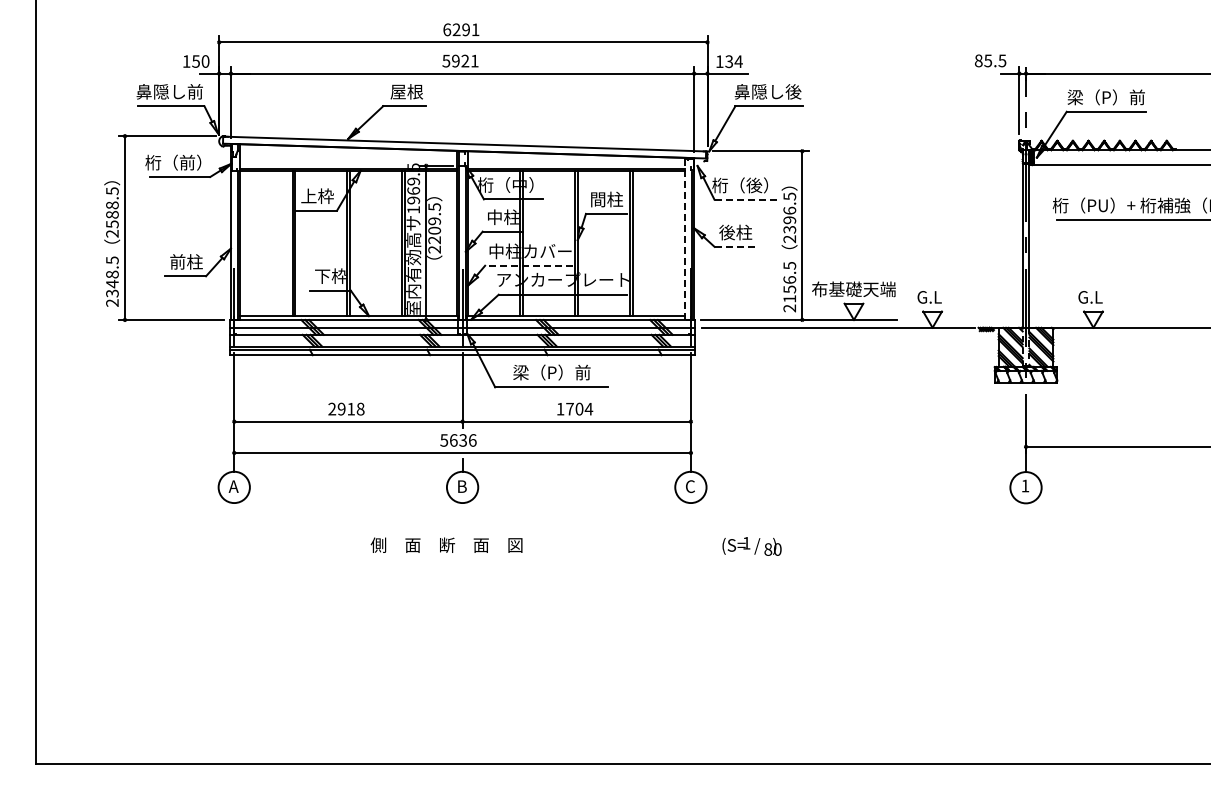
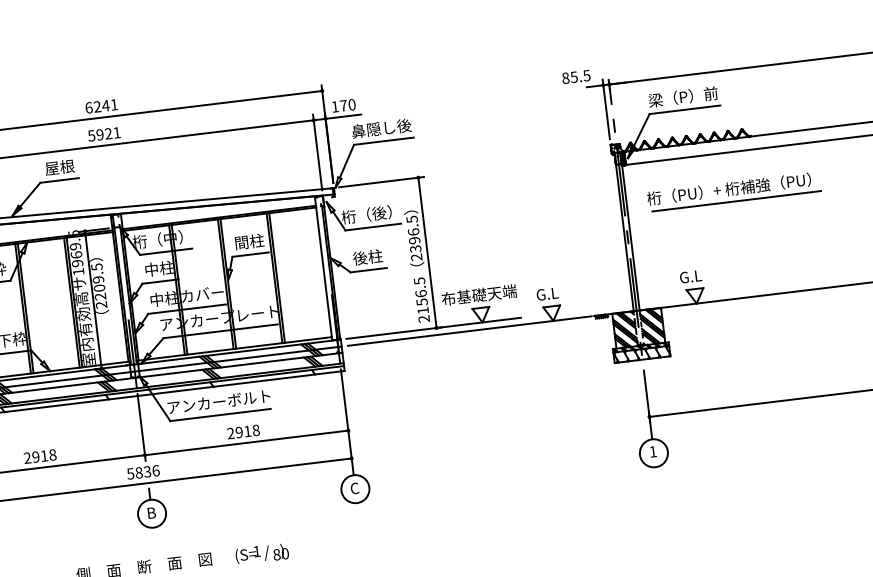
text: (465, 29) -> (105, 105), 6291 -> 6241
text: (733, 61) -> (347, 105), 134 -> 170
line: (745, 199) -> (373, 226), dashed -> solid
line: (685, 239) -> (323, 268), dashed -> solid
line: (734, 246) -> (368, 269), dashed -> solid
line: (528, 265) -> (186, 309), dashed -> solid
text: (551, 372) -> (218, 401), 梁（P）前 -> アンカーボルト
text: (574, 408) -> (243, 431), 1704 -> 2918
text: (453, 440) -> (138, 472), 5636 -> 5836
text: (751, 546) -> (261, 553), moved

